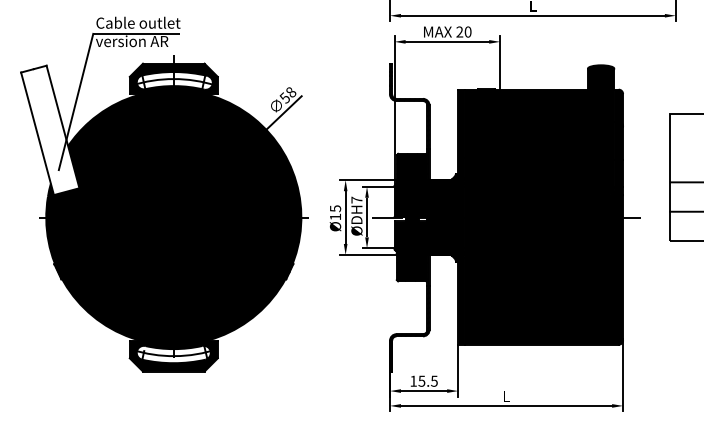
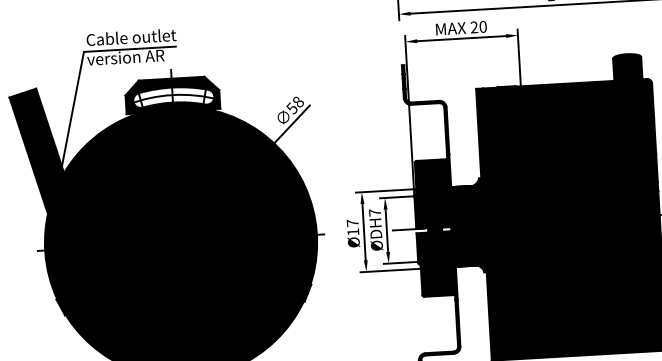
fill: (50, 130) -> (44, 157), added
text: (335, 208) -> (352, 223), Ø15 -> Ø17

